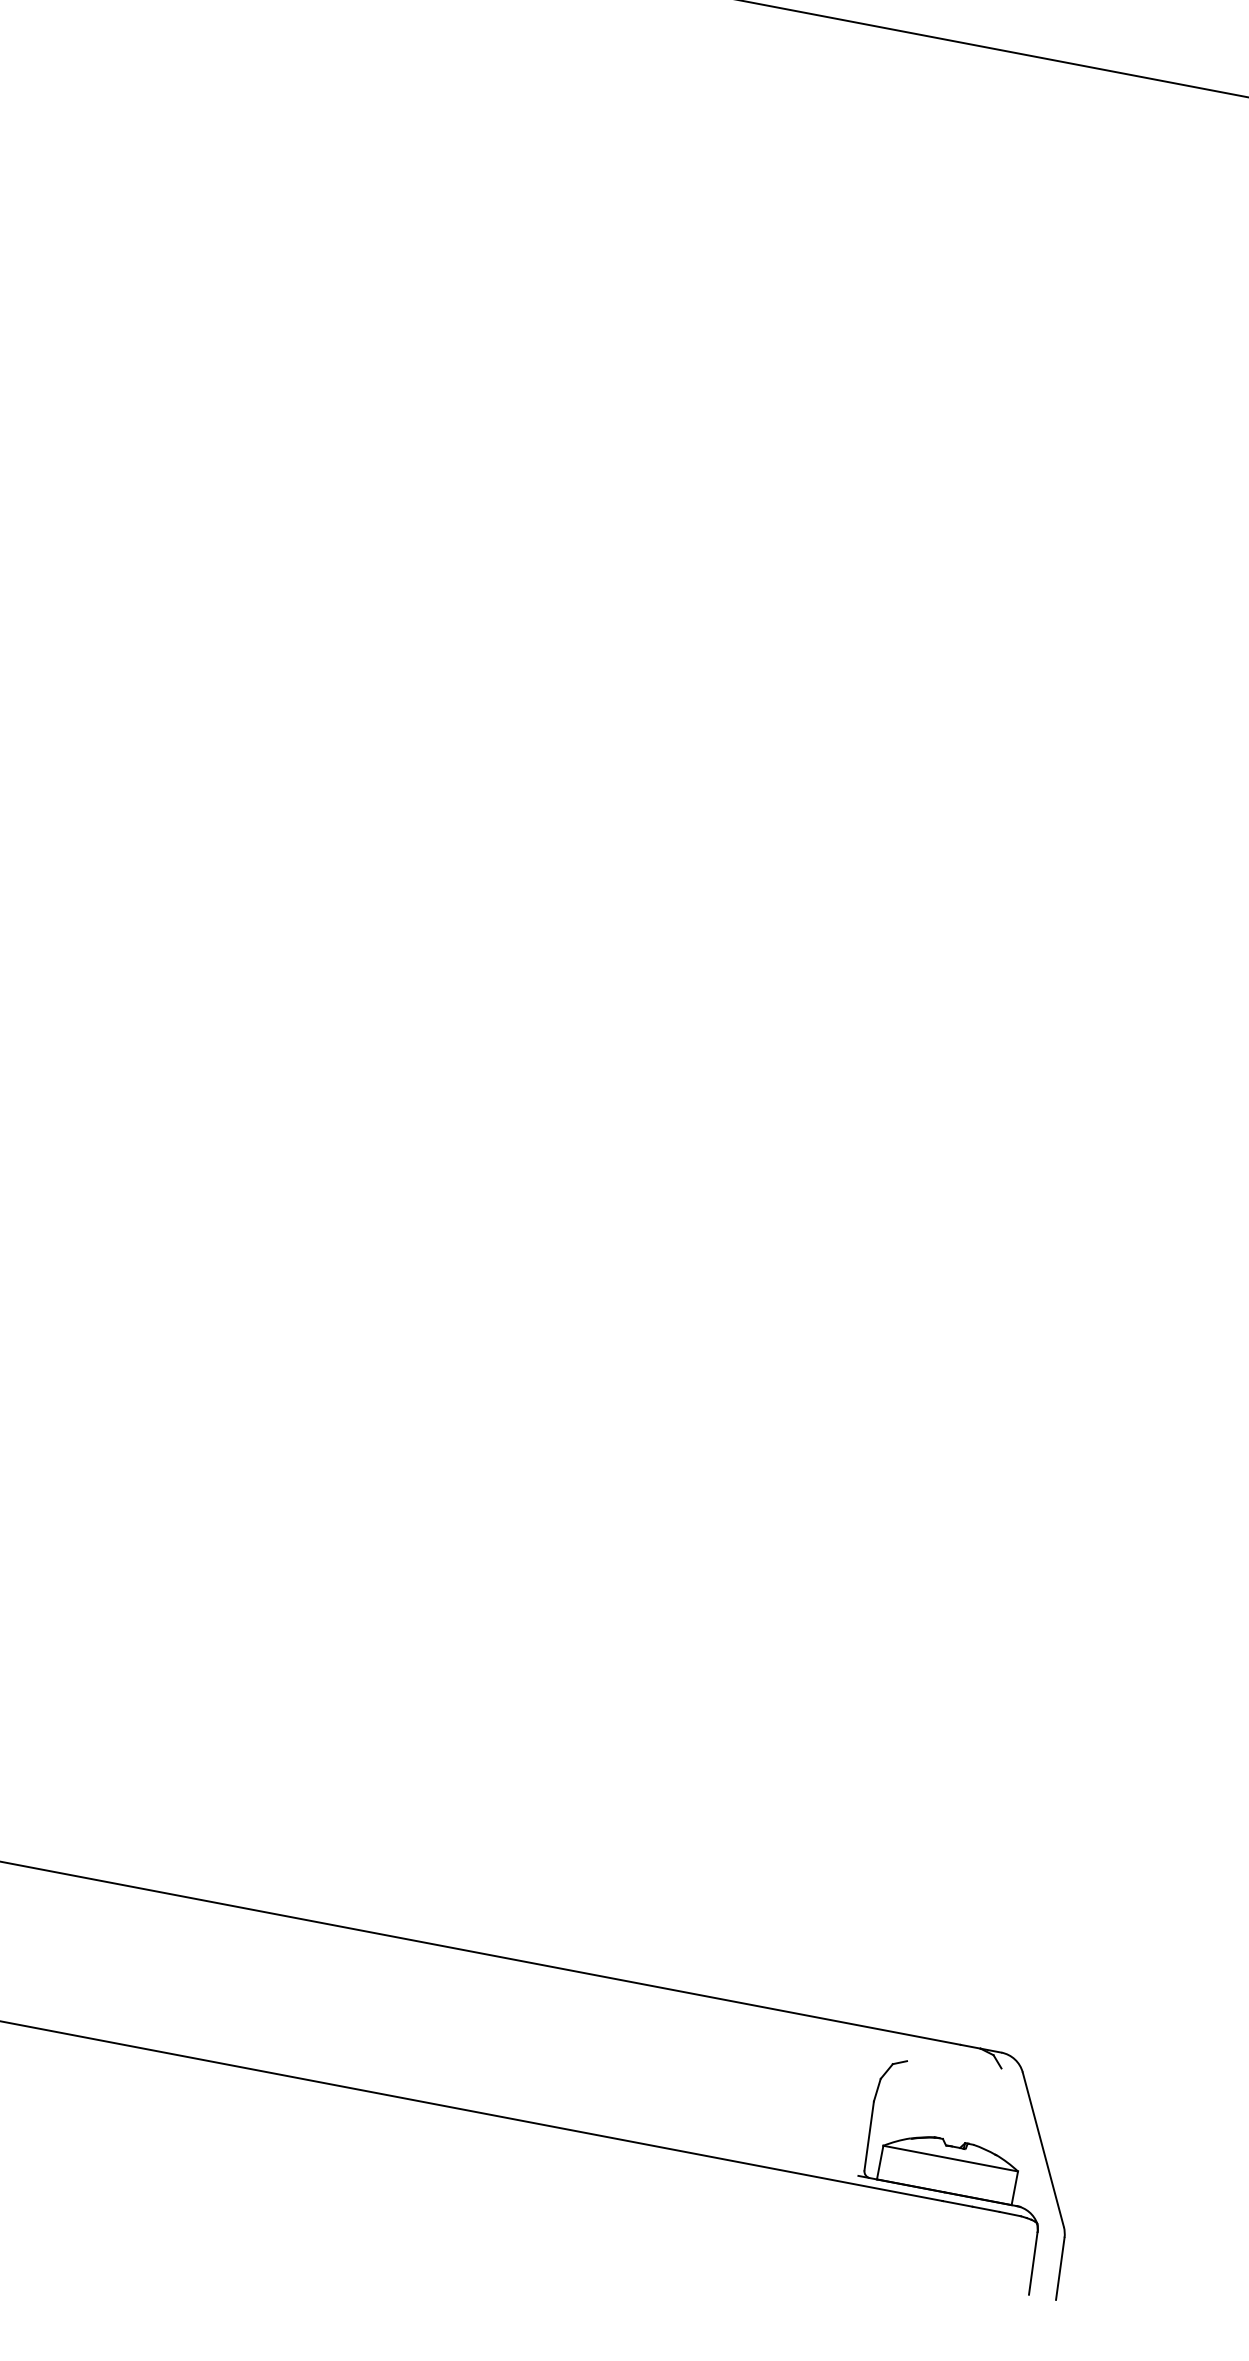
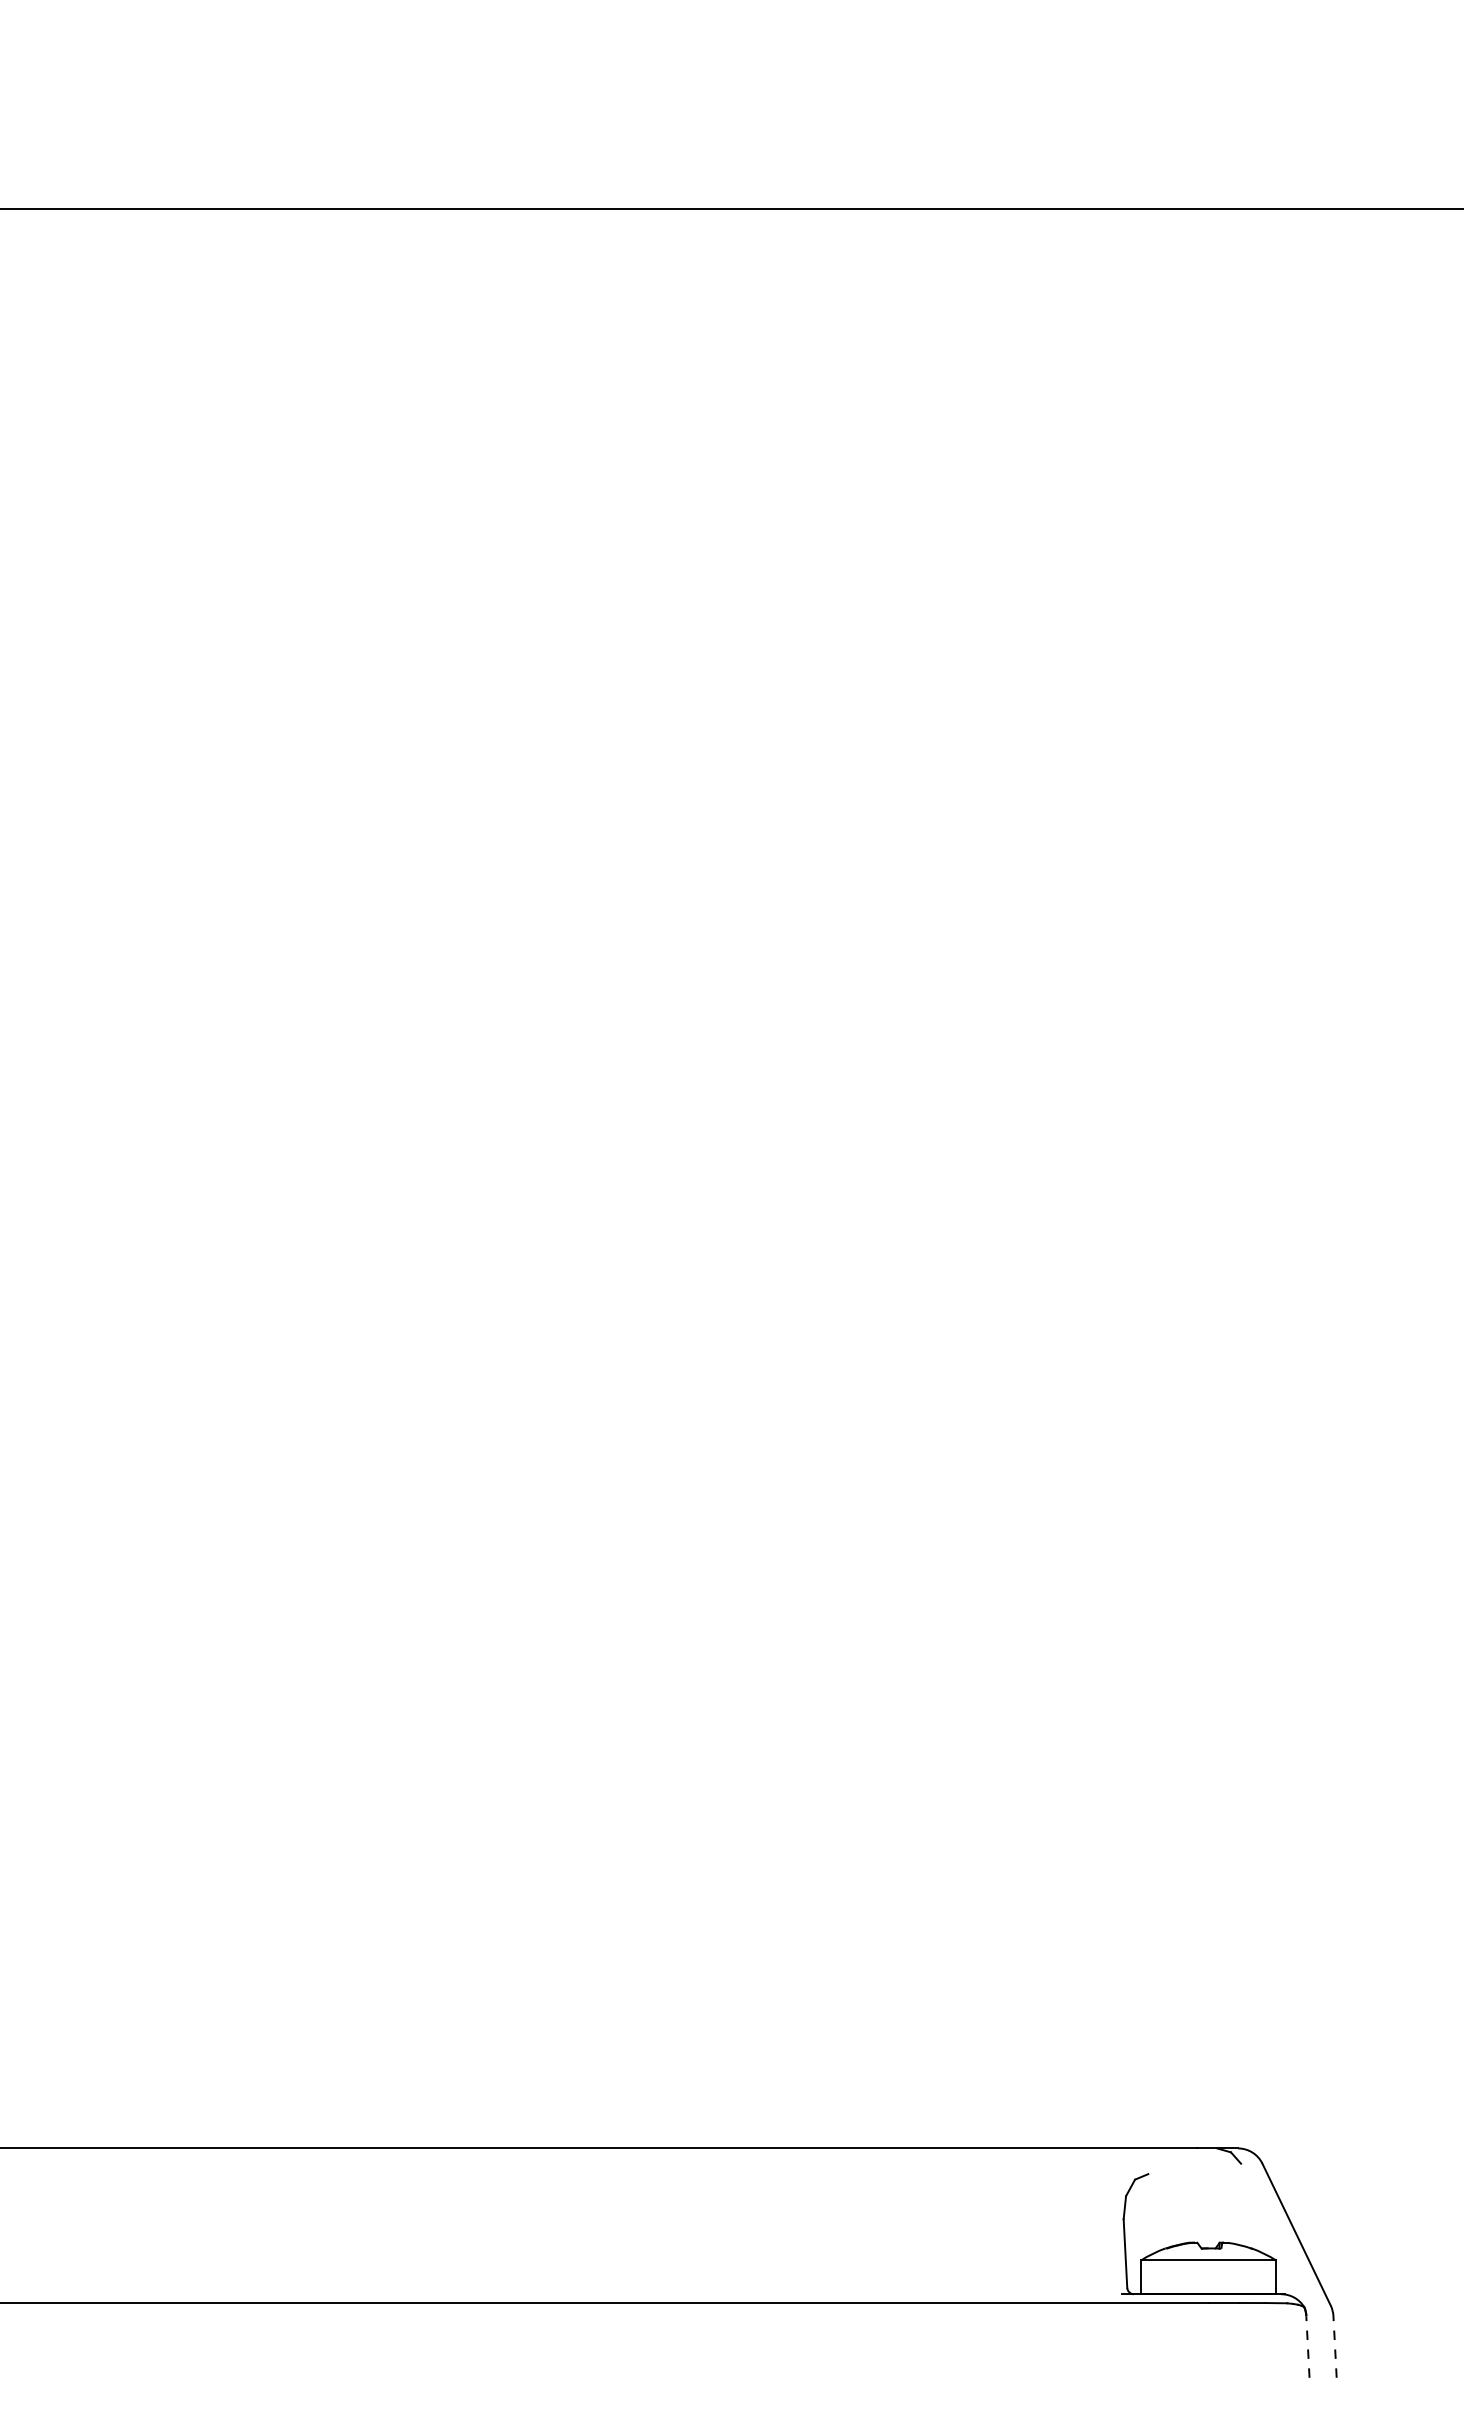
line: (1032, 2264) -> (1307, 2347), solid -> dashed
line: (1060, 2268) -> (1335, 2346), solid -> dashed

